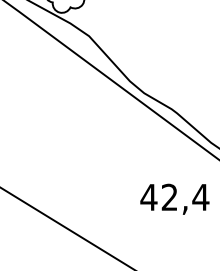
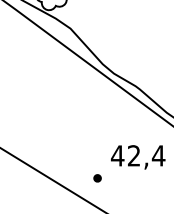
part: (123, 226) -> (97, 178), added

